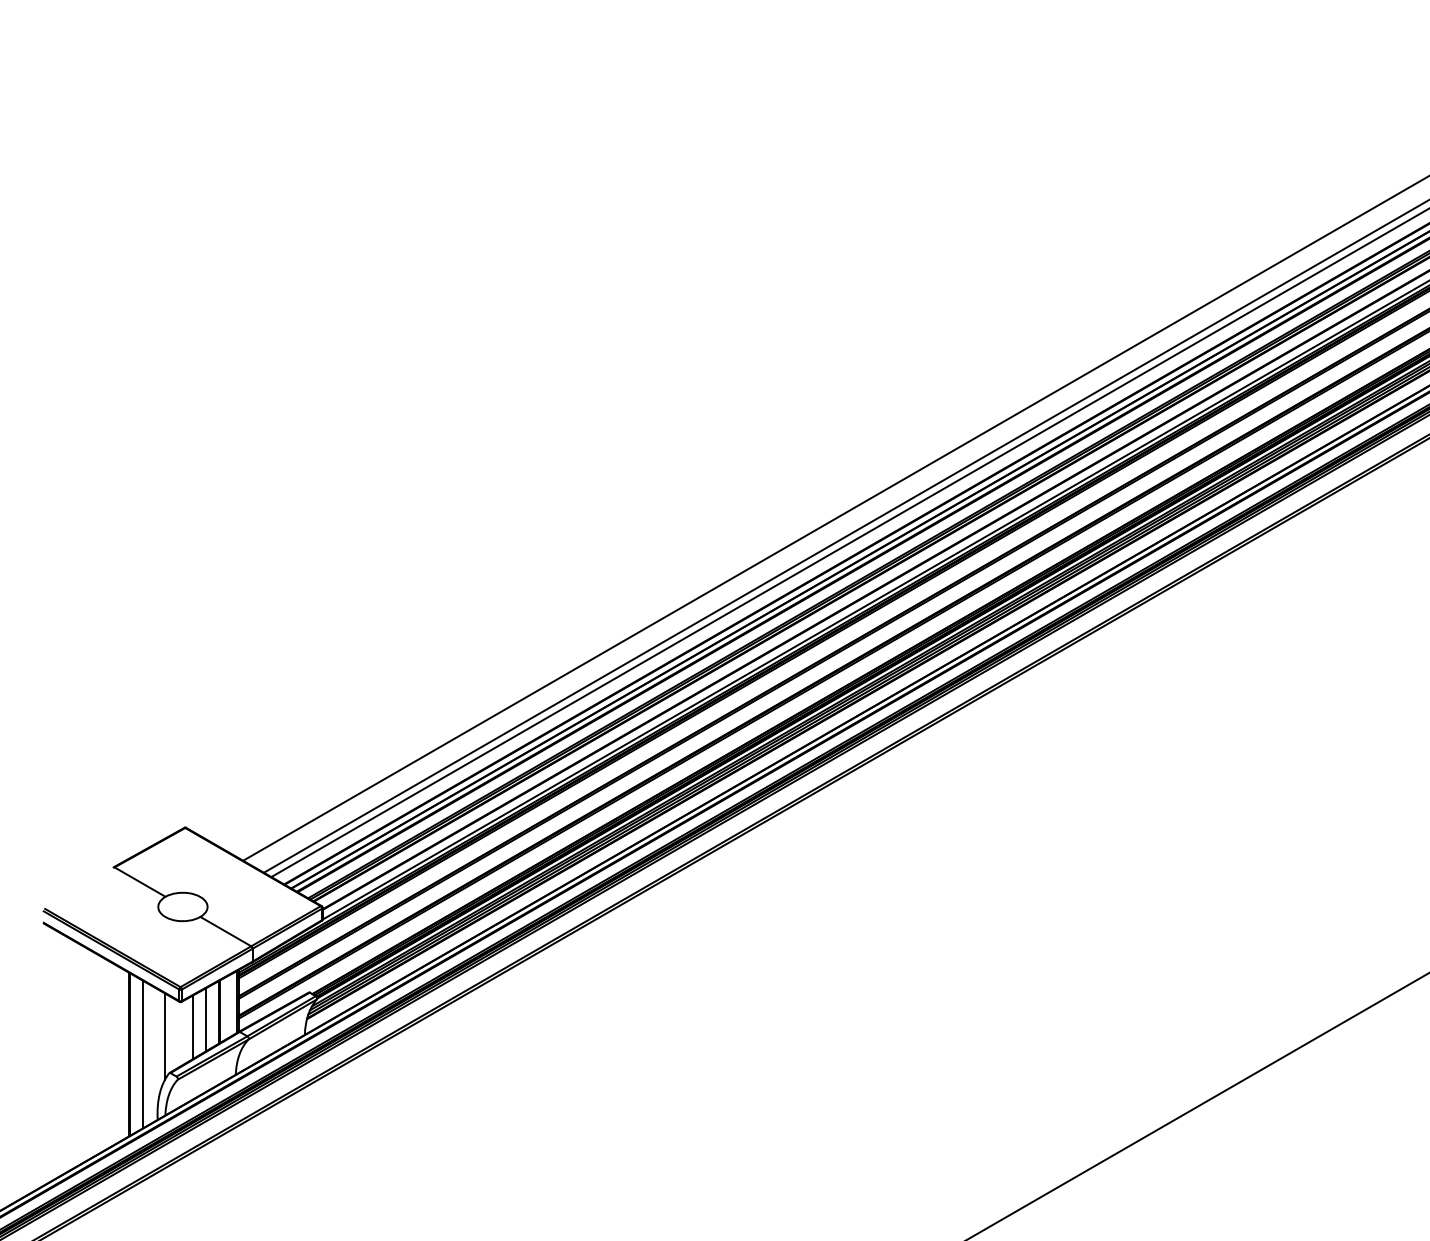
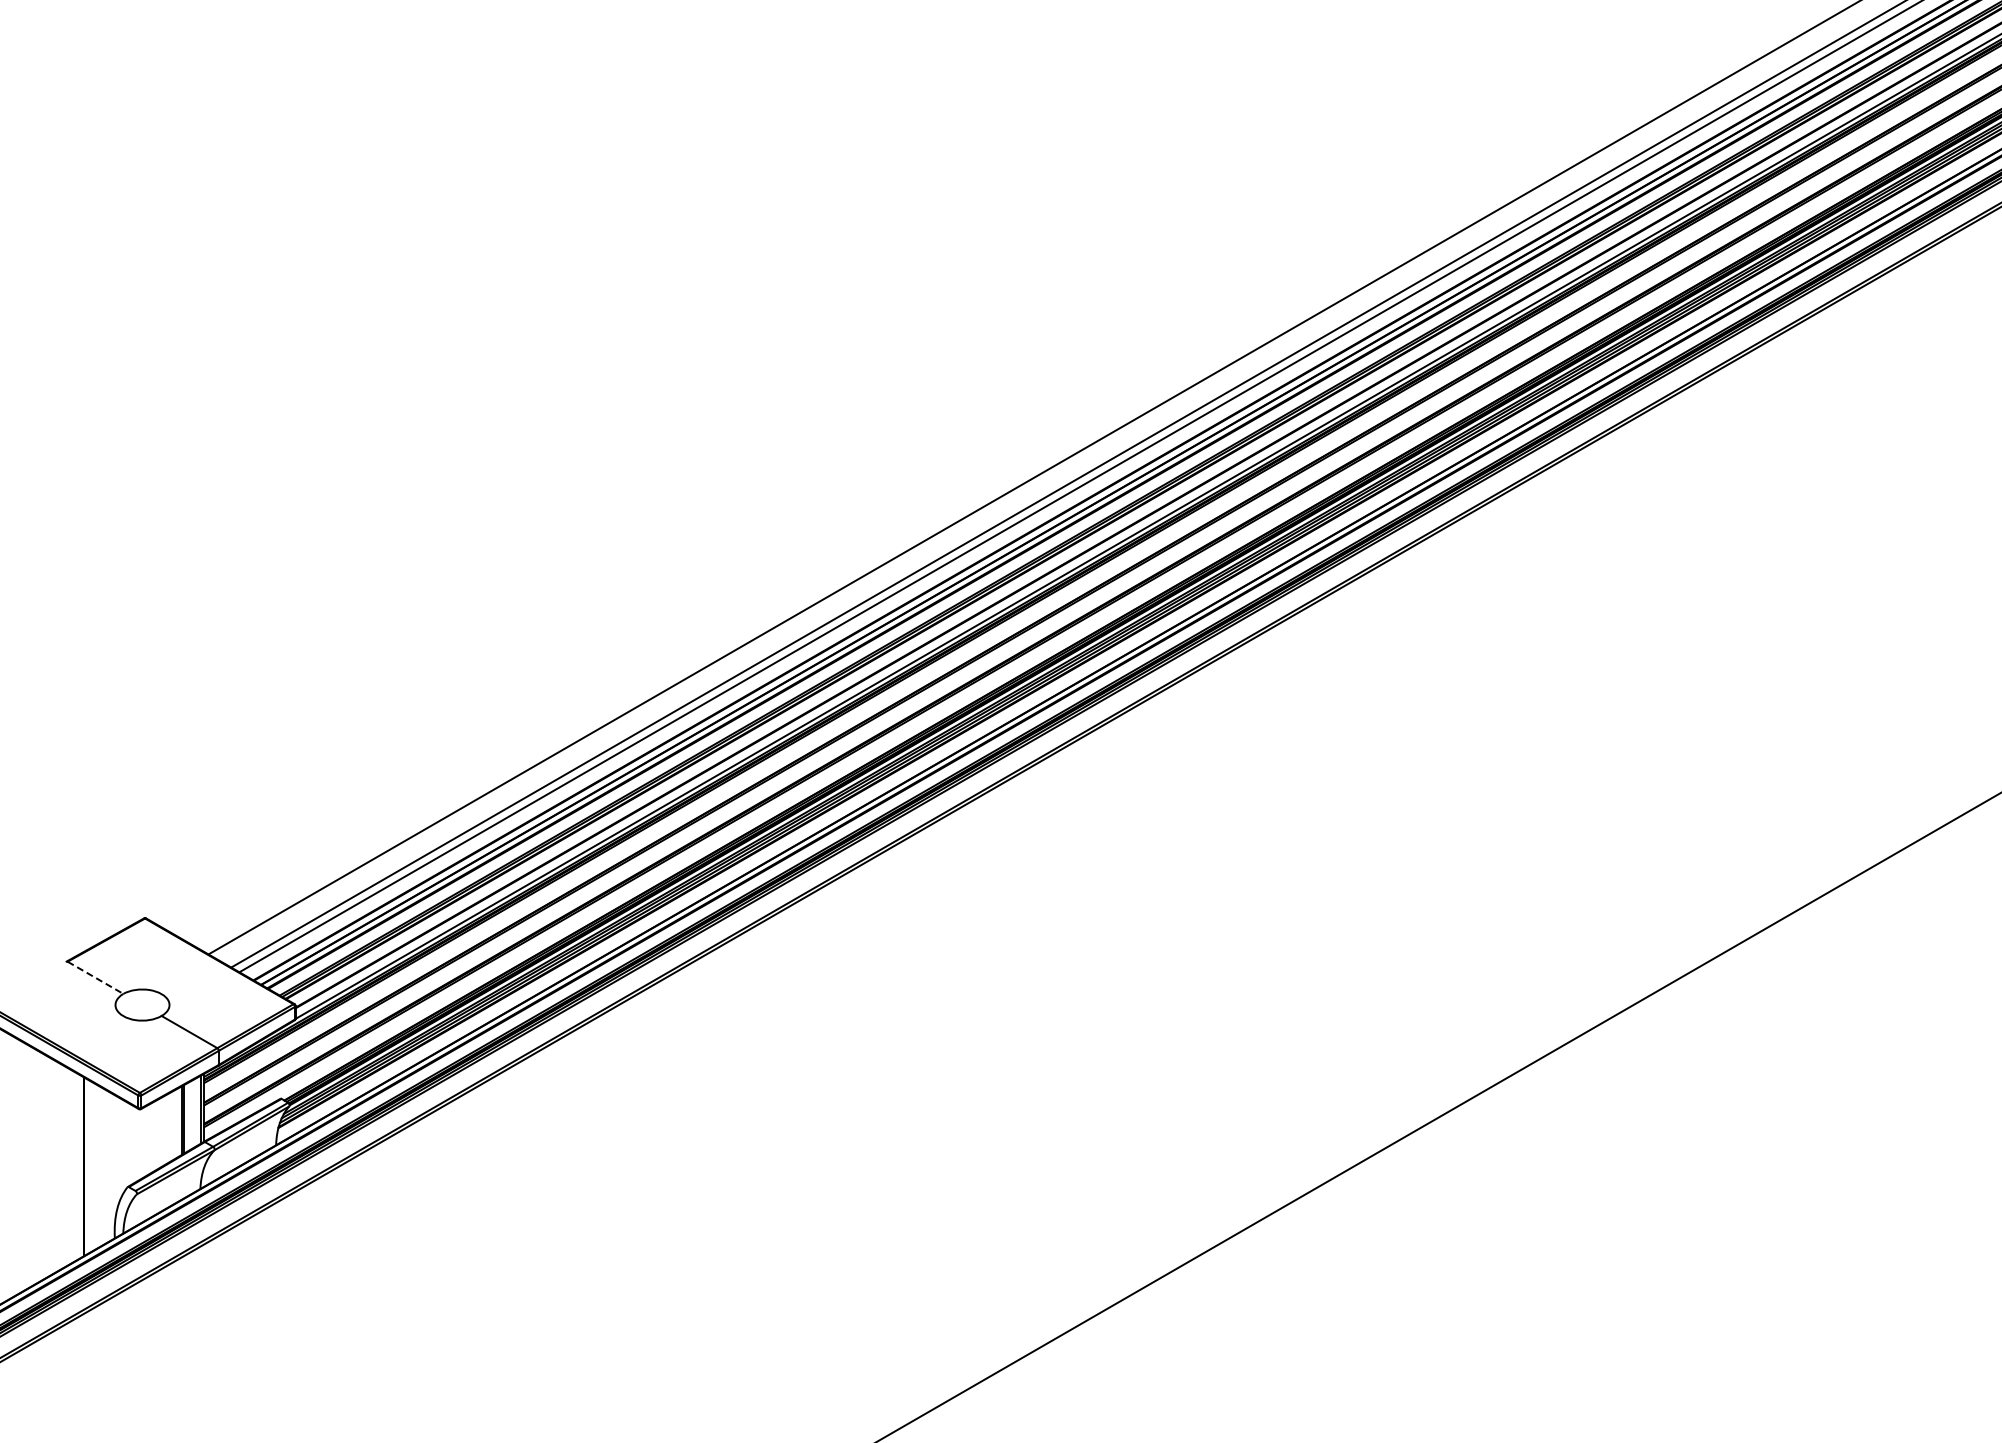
line: (140, 882) -> (95, 978), solid -> dashed
line: (205, 1019) -> (167, 1128), removed
line: (192, 1027) -> (152, 1137), removed
line: (164, 1036) -> (122, 1147), removed
line: (143, 1054) -> (99, 1166), removed

